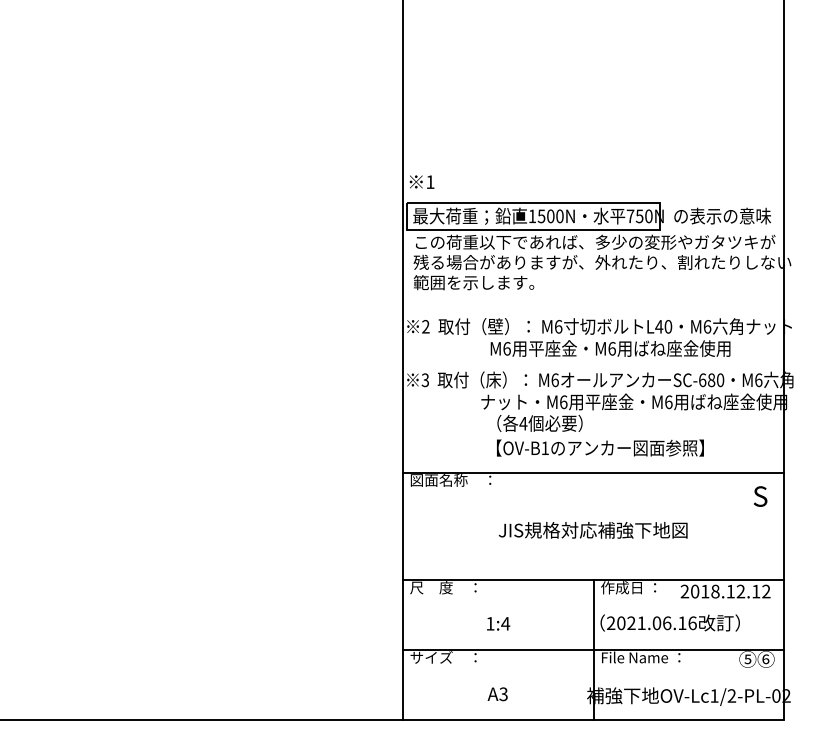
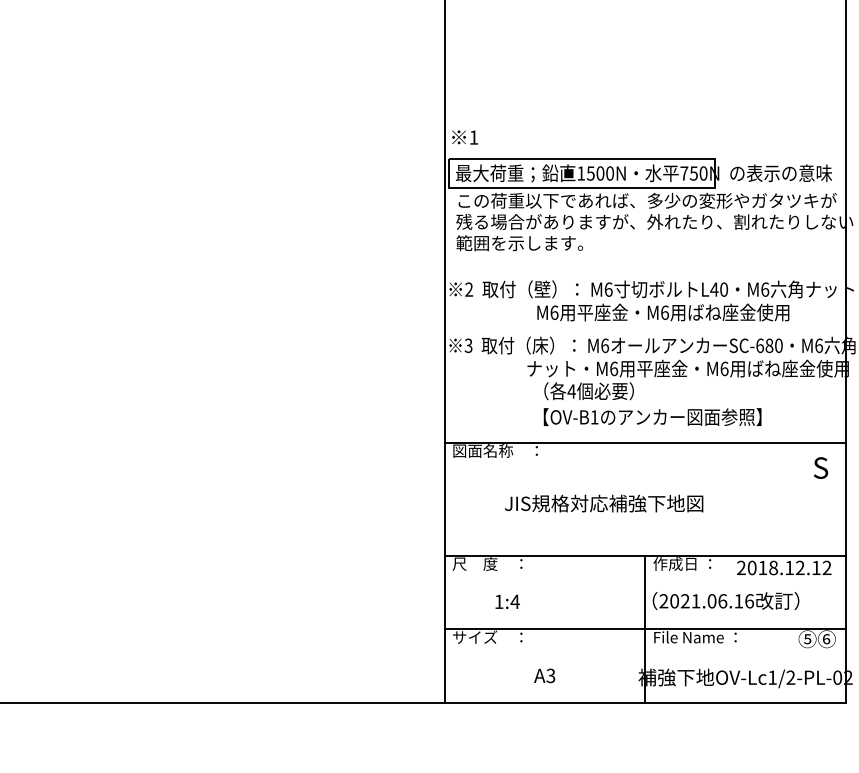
text: (592, 530) -> (603, 503), moved
text: (498, 623) -> (507, 601), moved

